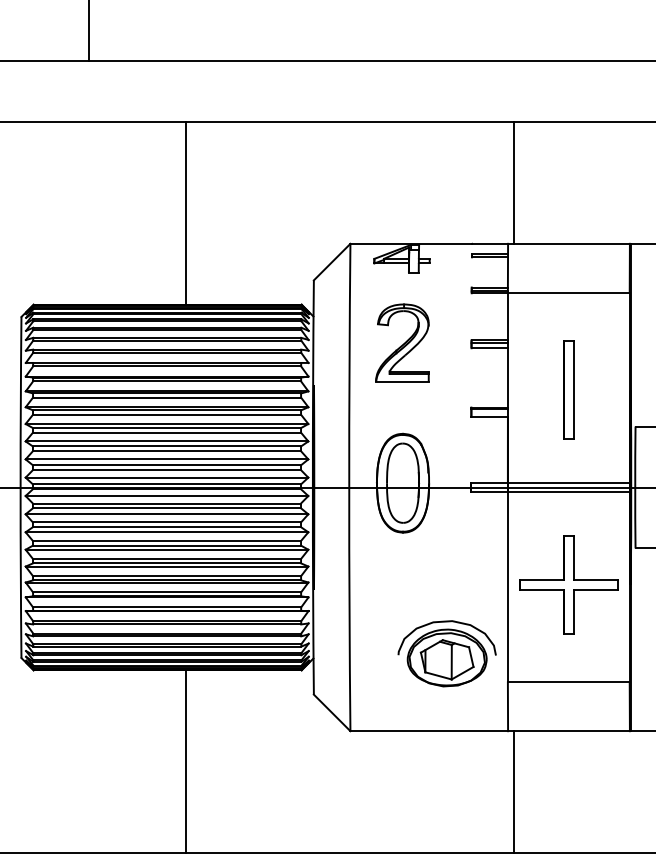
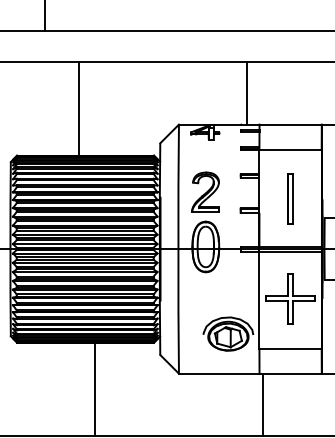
line: (513, 182) -> (246, 93), moved
line: (185, 212) -> (78, 108), moved
part: (402, 341) -> (205, 191), moved

